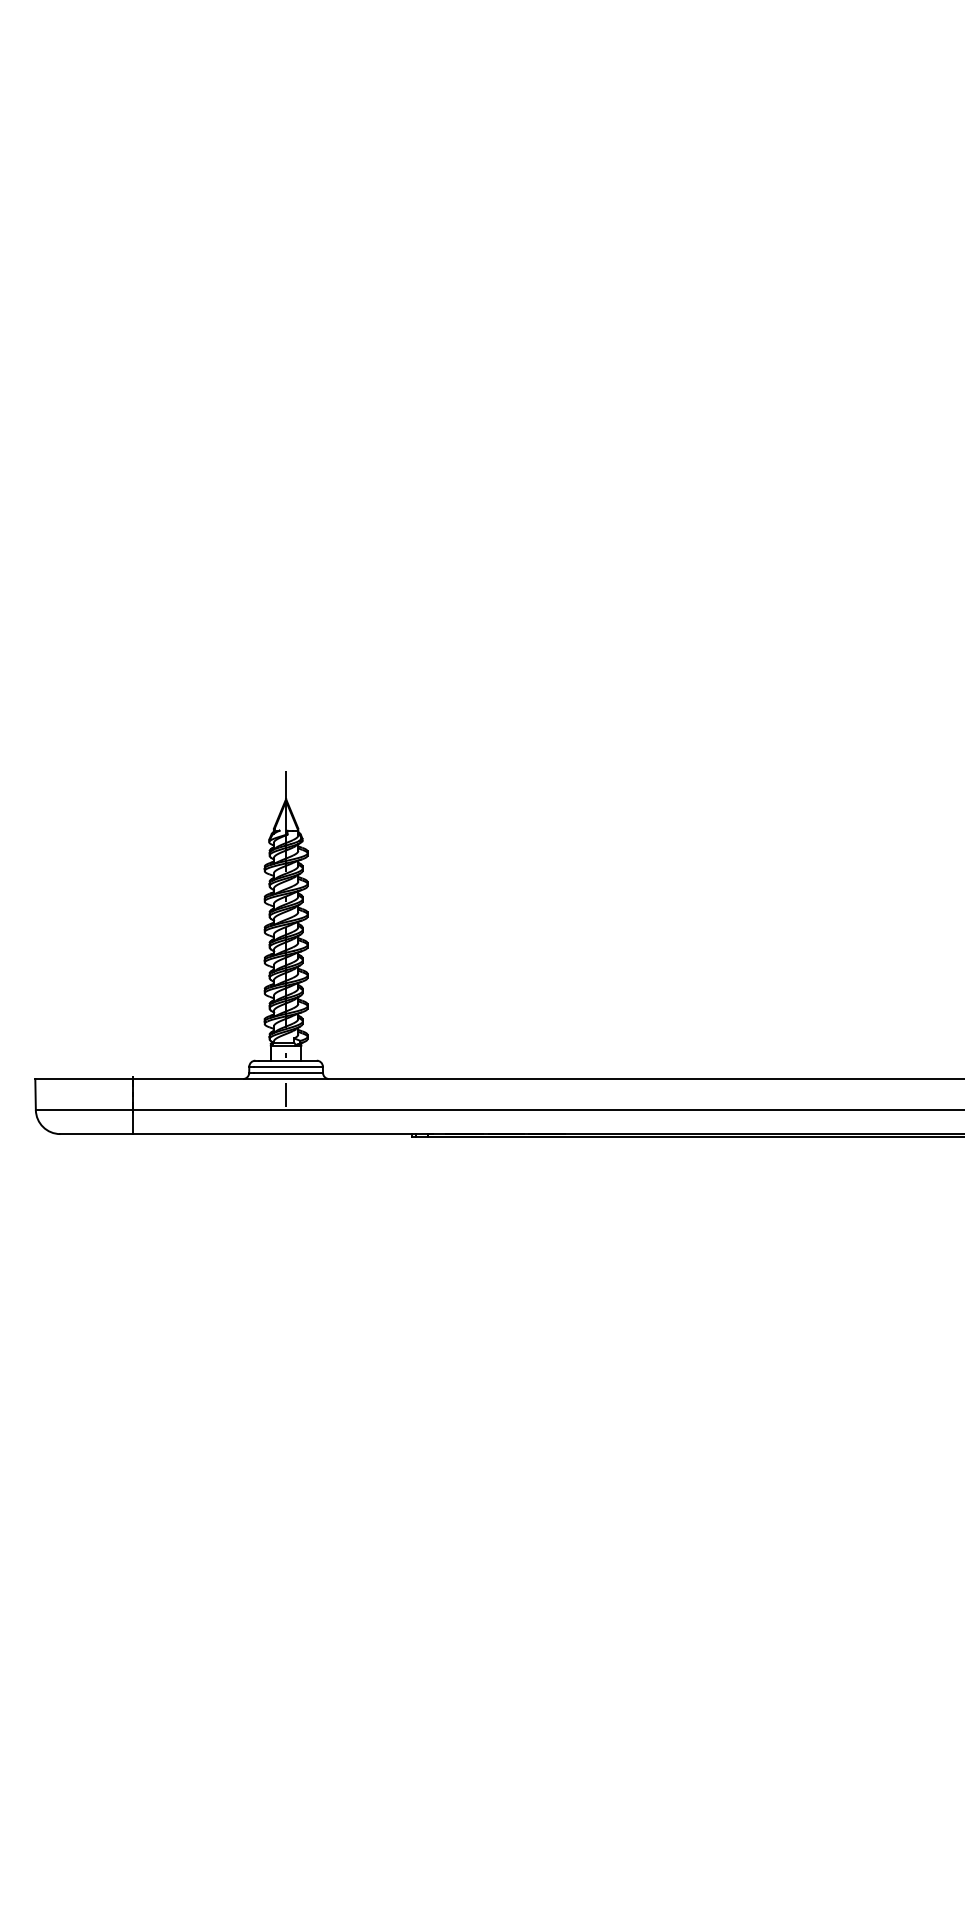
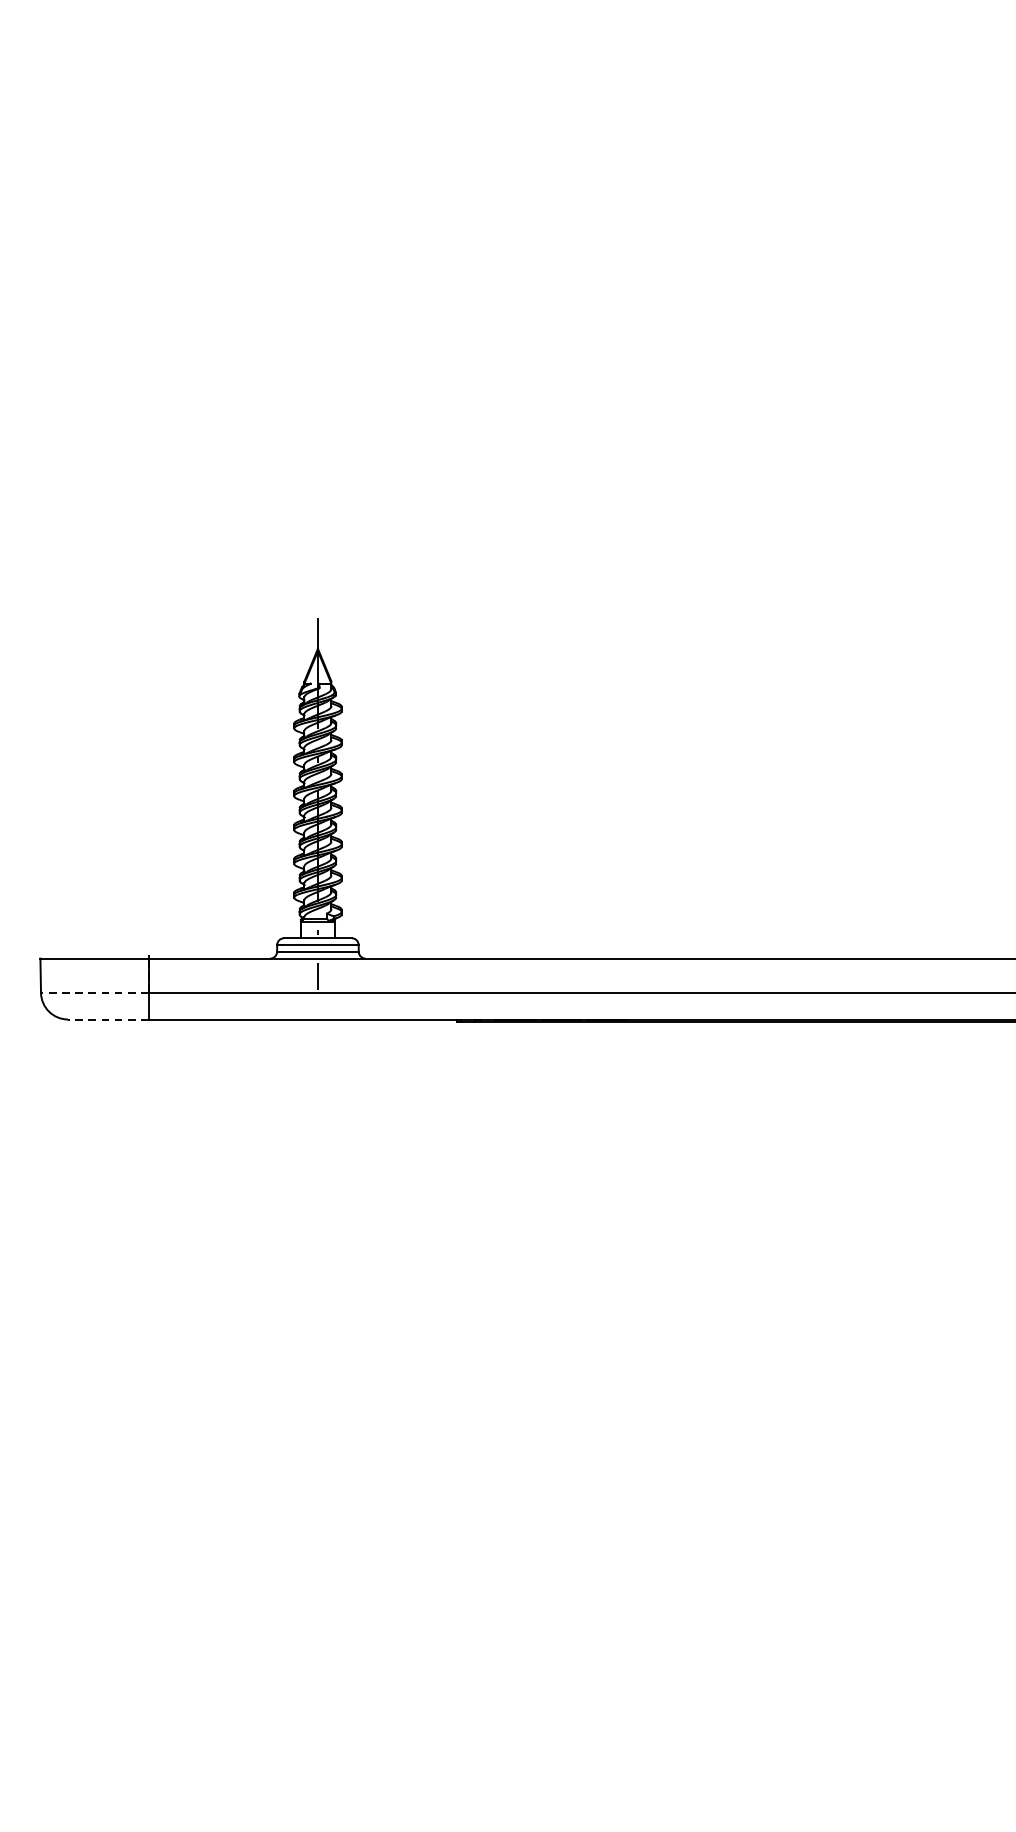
line: (84, 1110) -> (94, 993), solid -> dashed
line: (96, 1134) -> (108, 1019), solid -> dashed

